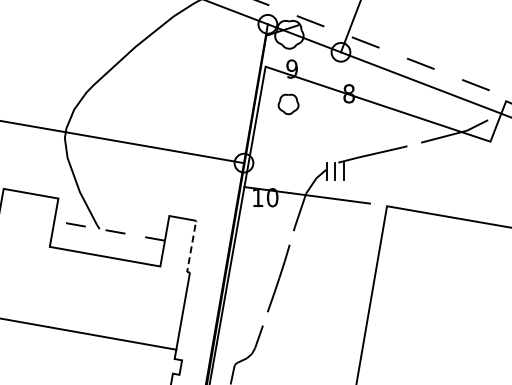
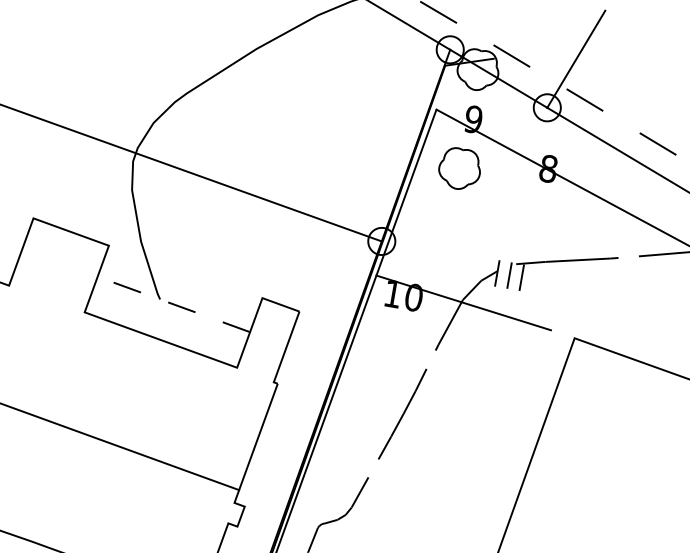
part: (288, 104) -> (459, 169), size x1.43
line: (191, 247) -> (286, 348), dashed -> solid

